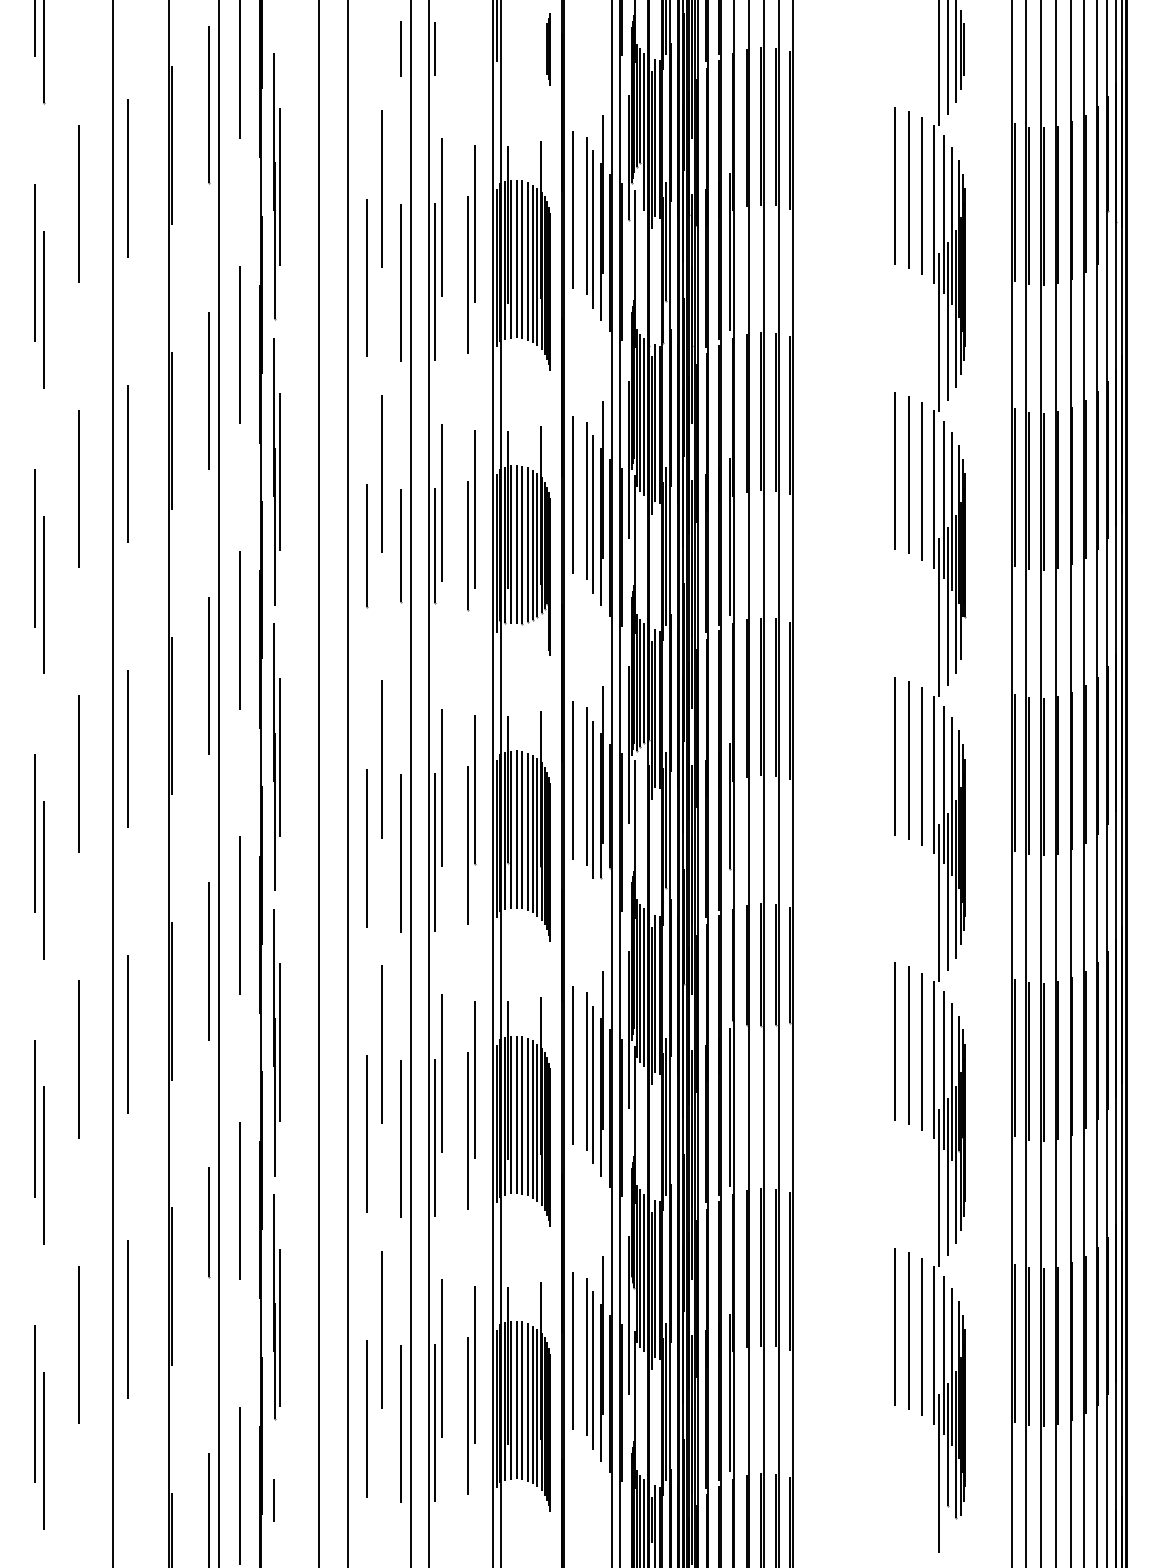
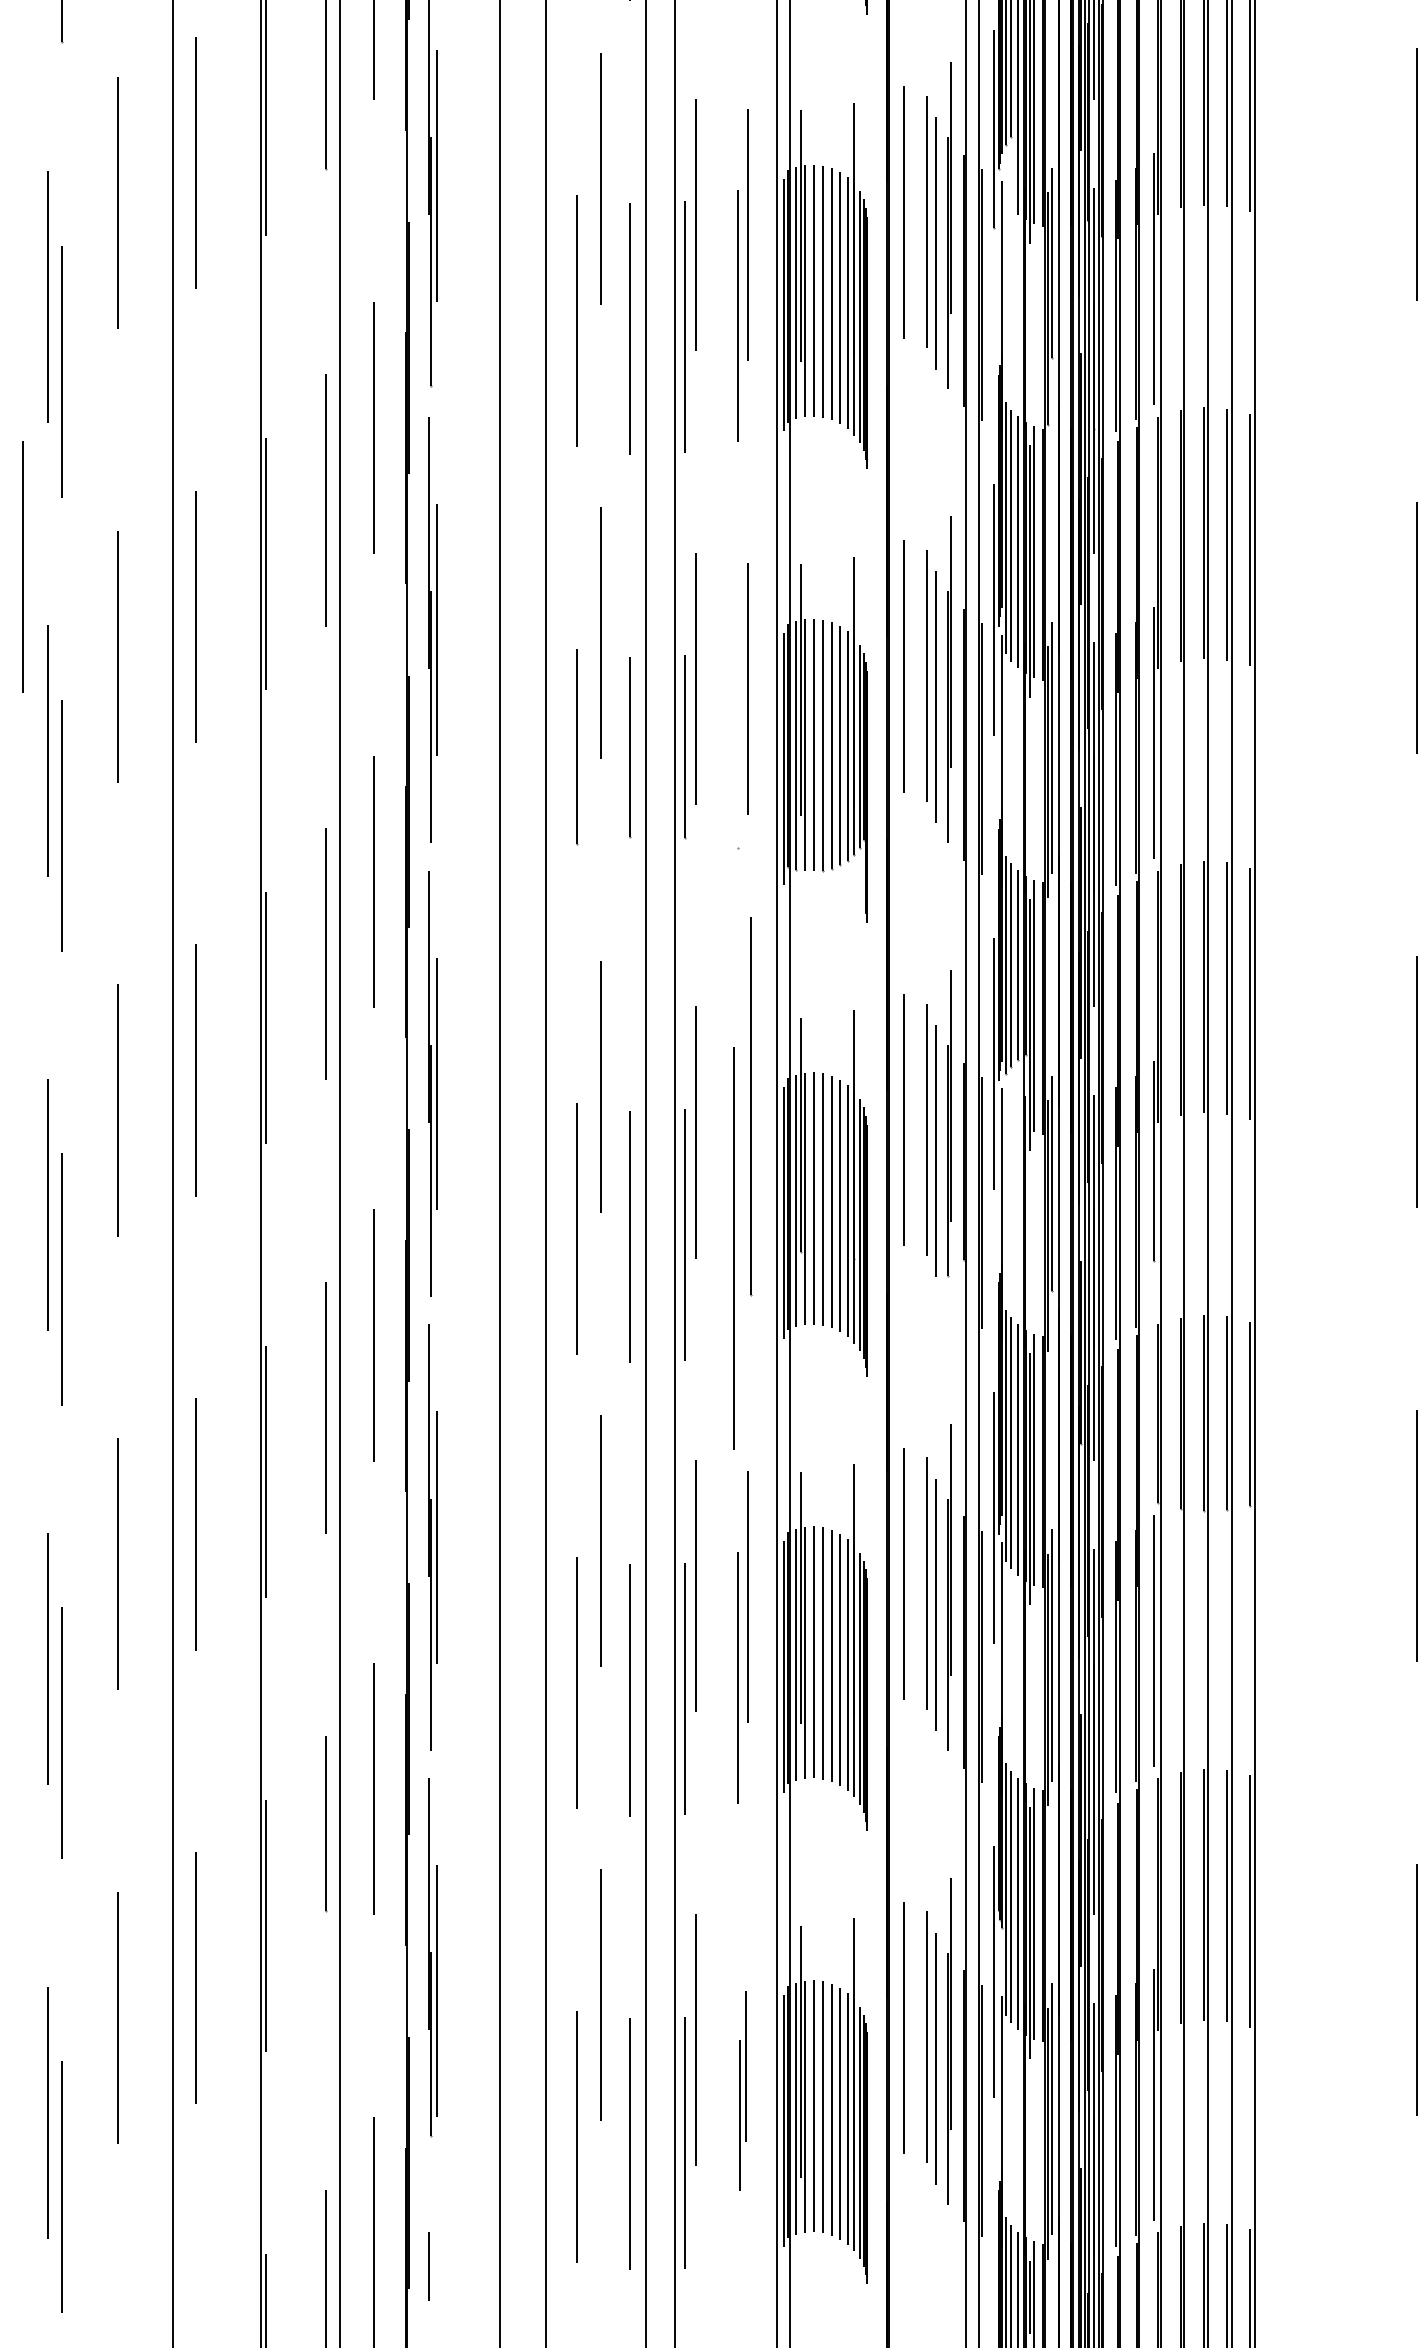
line: (18, 432) -> (21, 566), added
line: (468, 545) -> (737, 746), removed
part: (471, 819) -> (742, 1182), size x1.6
part: (471, 1390) -> (742, 2091), size x0.6

